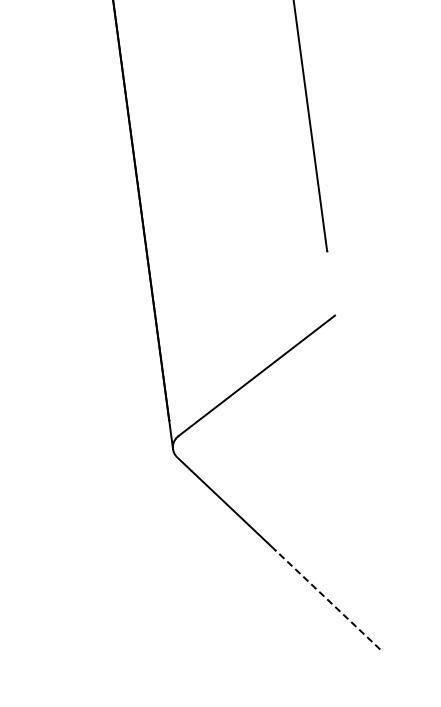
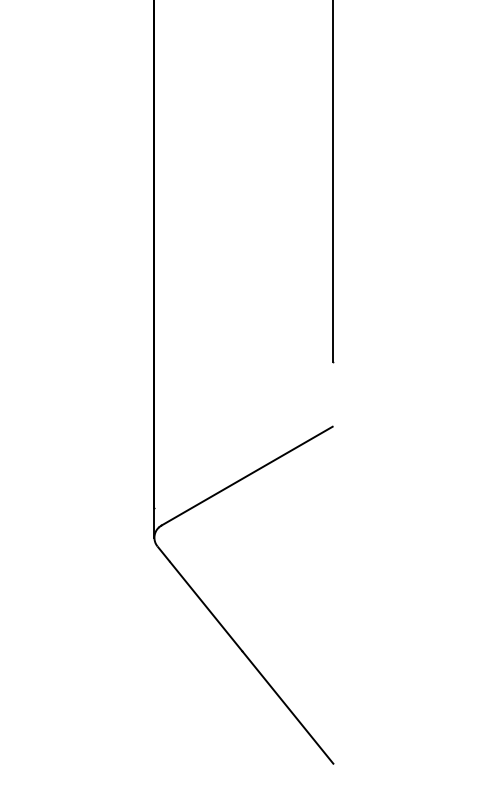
line: (327, 599) -> (287, 707), dashed -> solid

